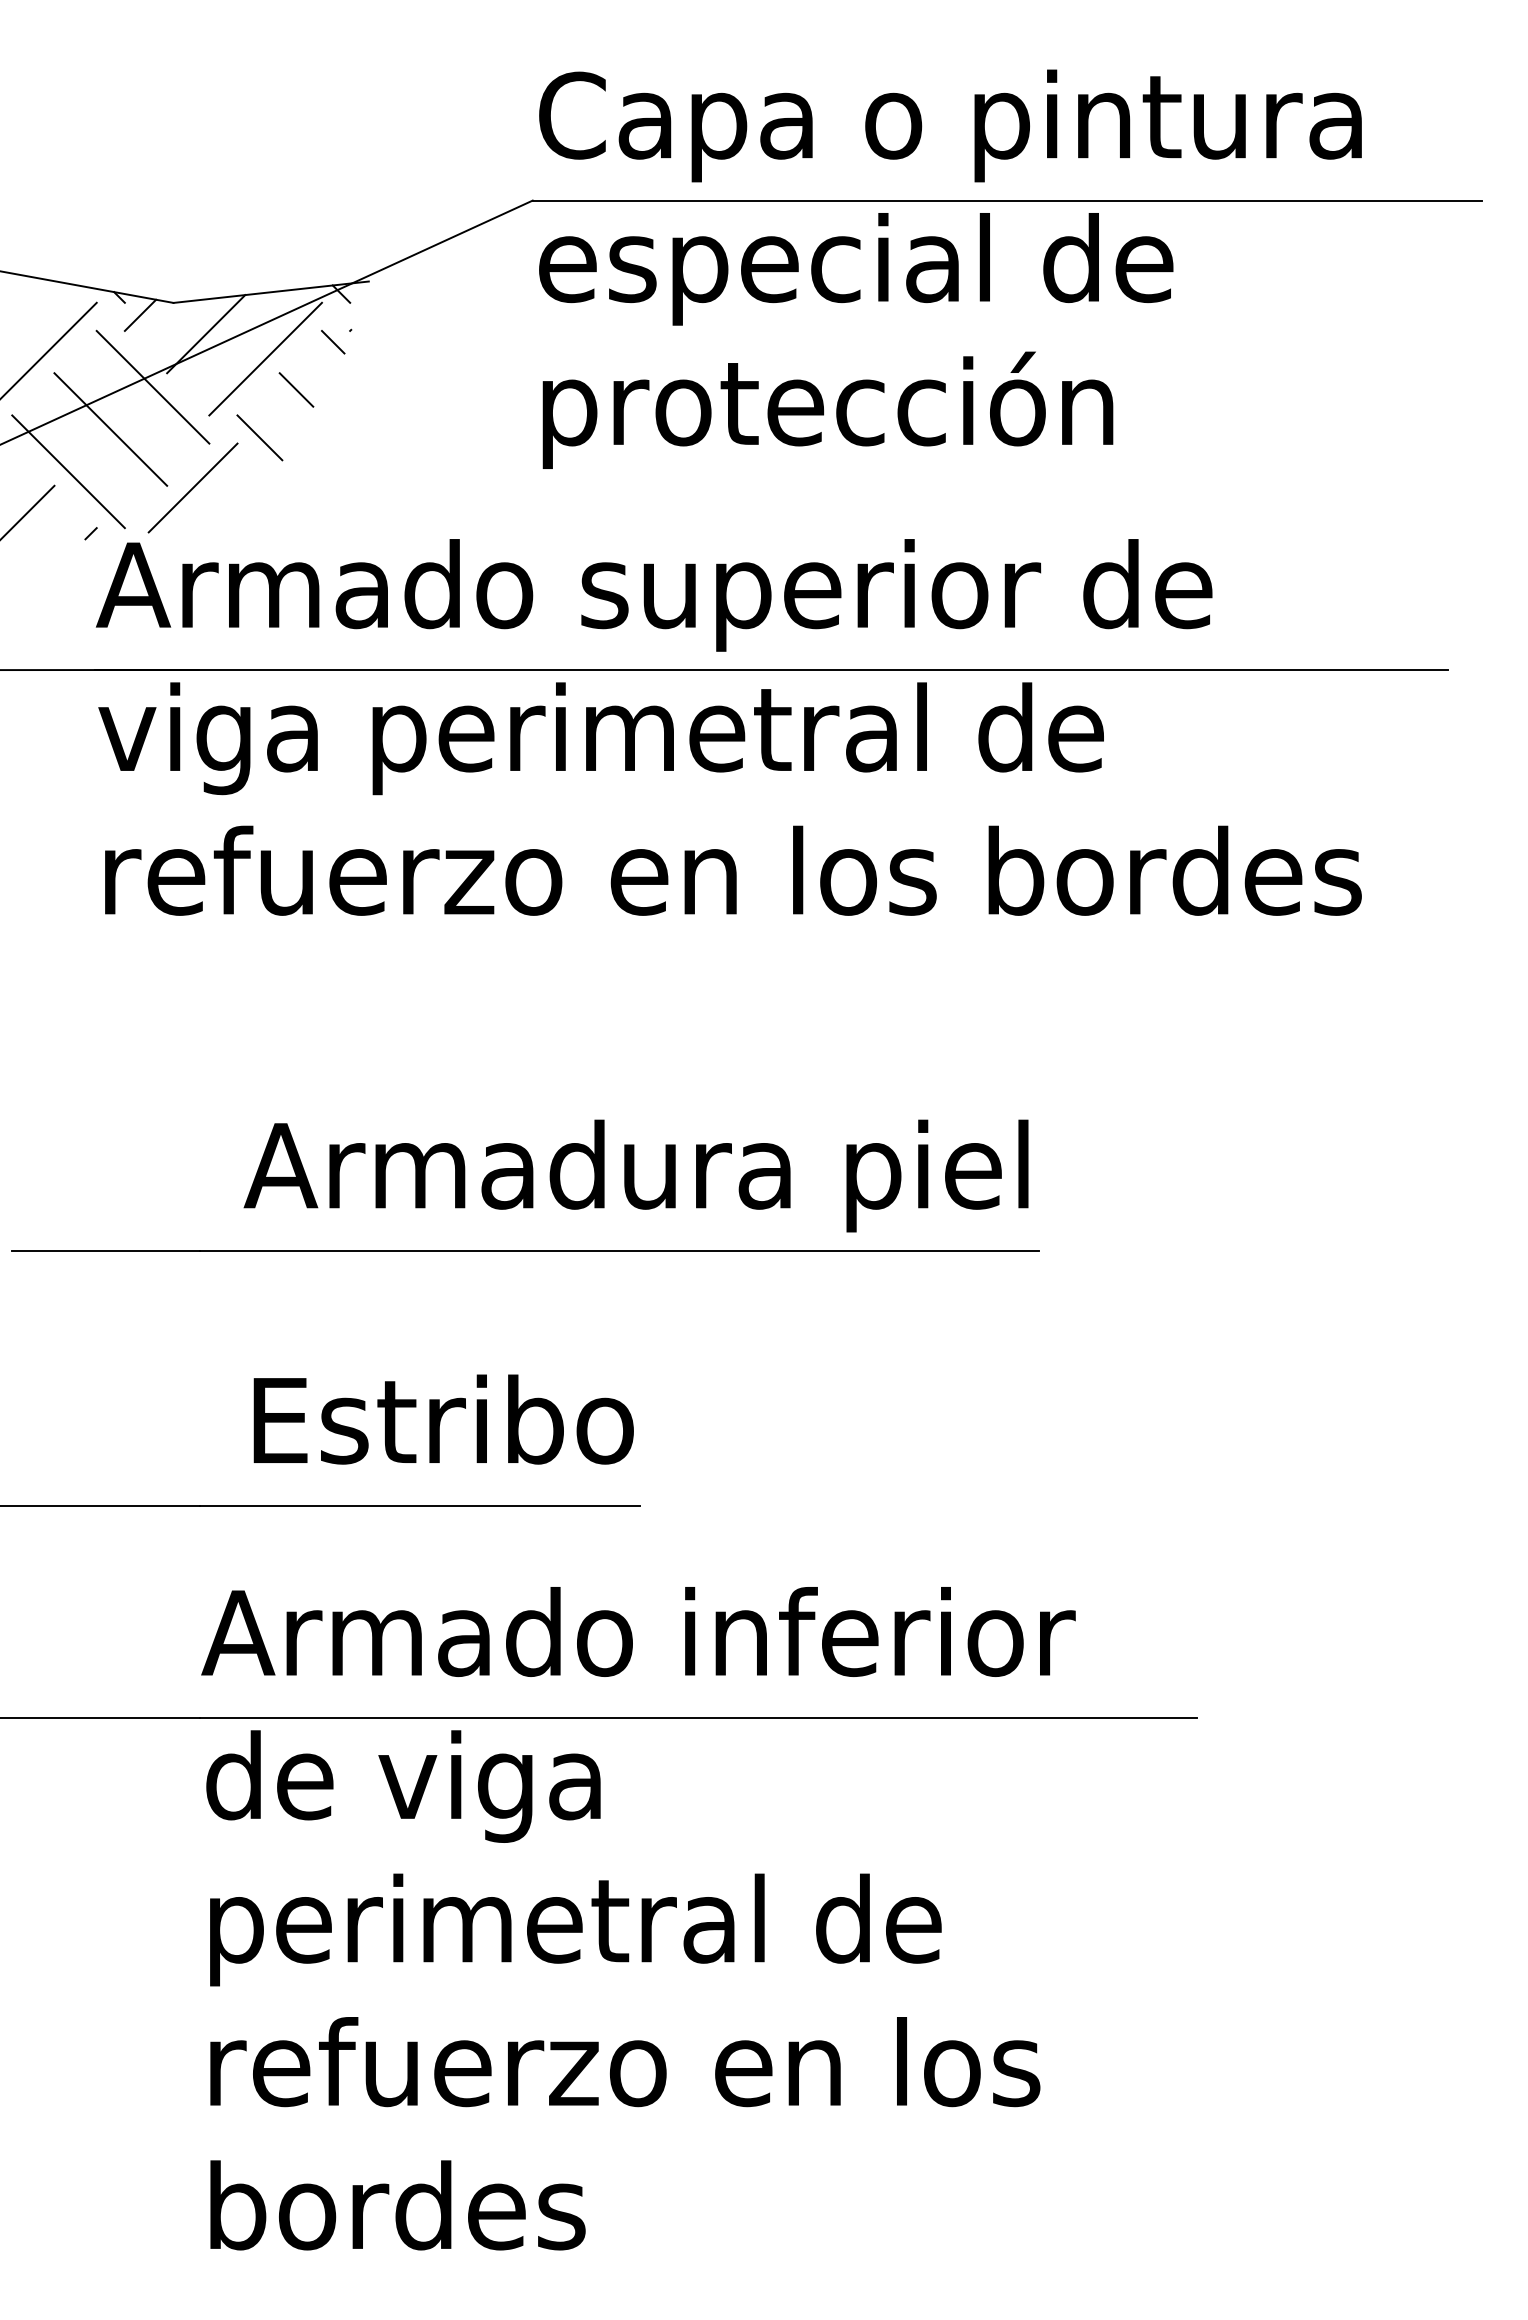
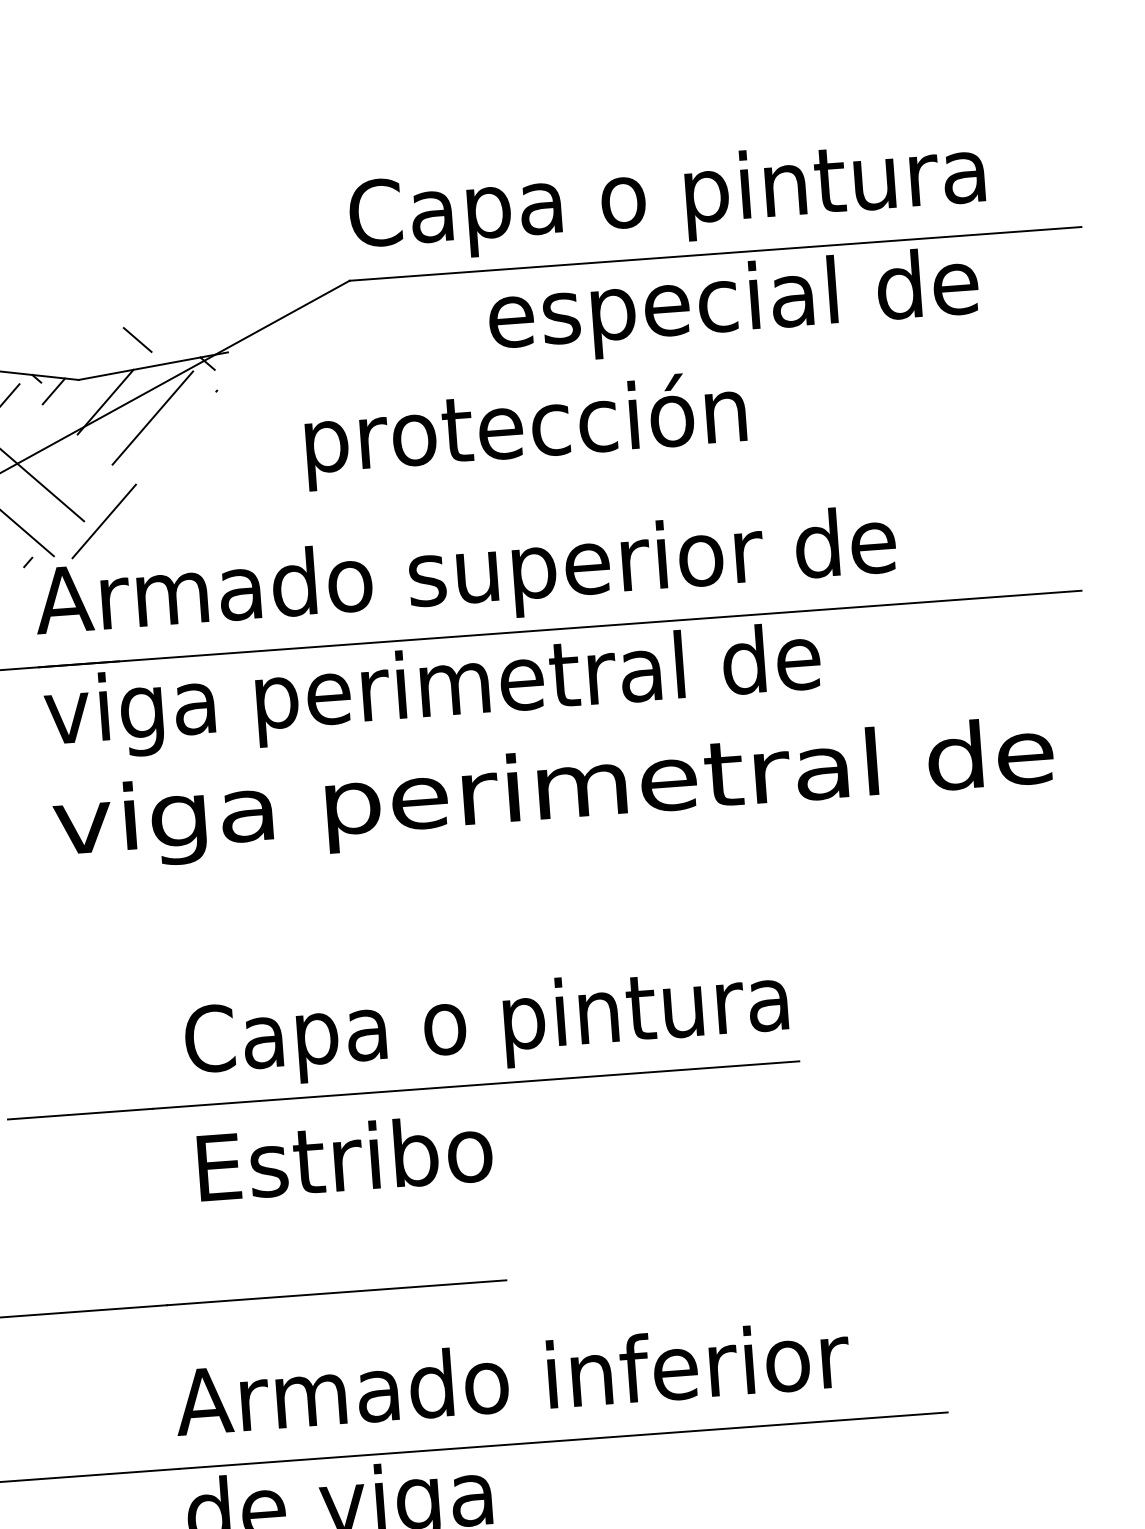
text: (856, 269) -> (734, 305), moved
line: (332, 341) -> (203, 400), removed
line: (152, 386) -> (67, 445), removed
line: (296, 389) -> (137, 339), moved
text: (827, 409) -> (525, 429), moved
line: (259, 437) -> (152, 478), removed
text: (747, 881) -> (553, 793), refuerzo en los bordes -> viga perimetral de
text: (636, 1175) -> (484, 1026), Armadura piel -> Capa o pintura
text: (443, 1419) -> (344, 1157), moved

